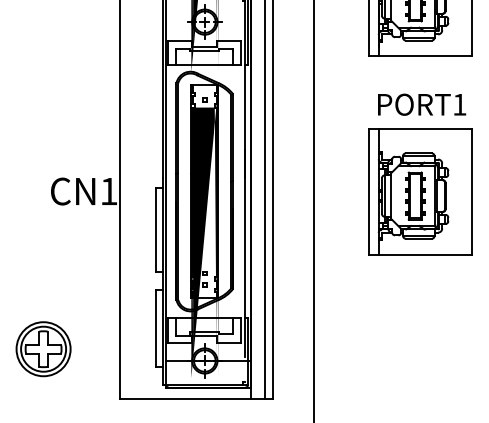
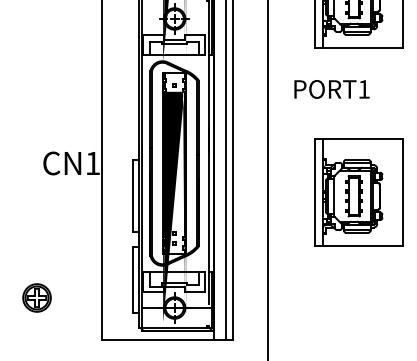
text: (421, 104) -> (331, 89), moved
part: (420, 191) -> (358, 192), moved
part: (42, 348) -> (36, 297), size x0.6

